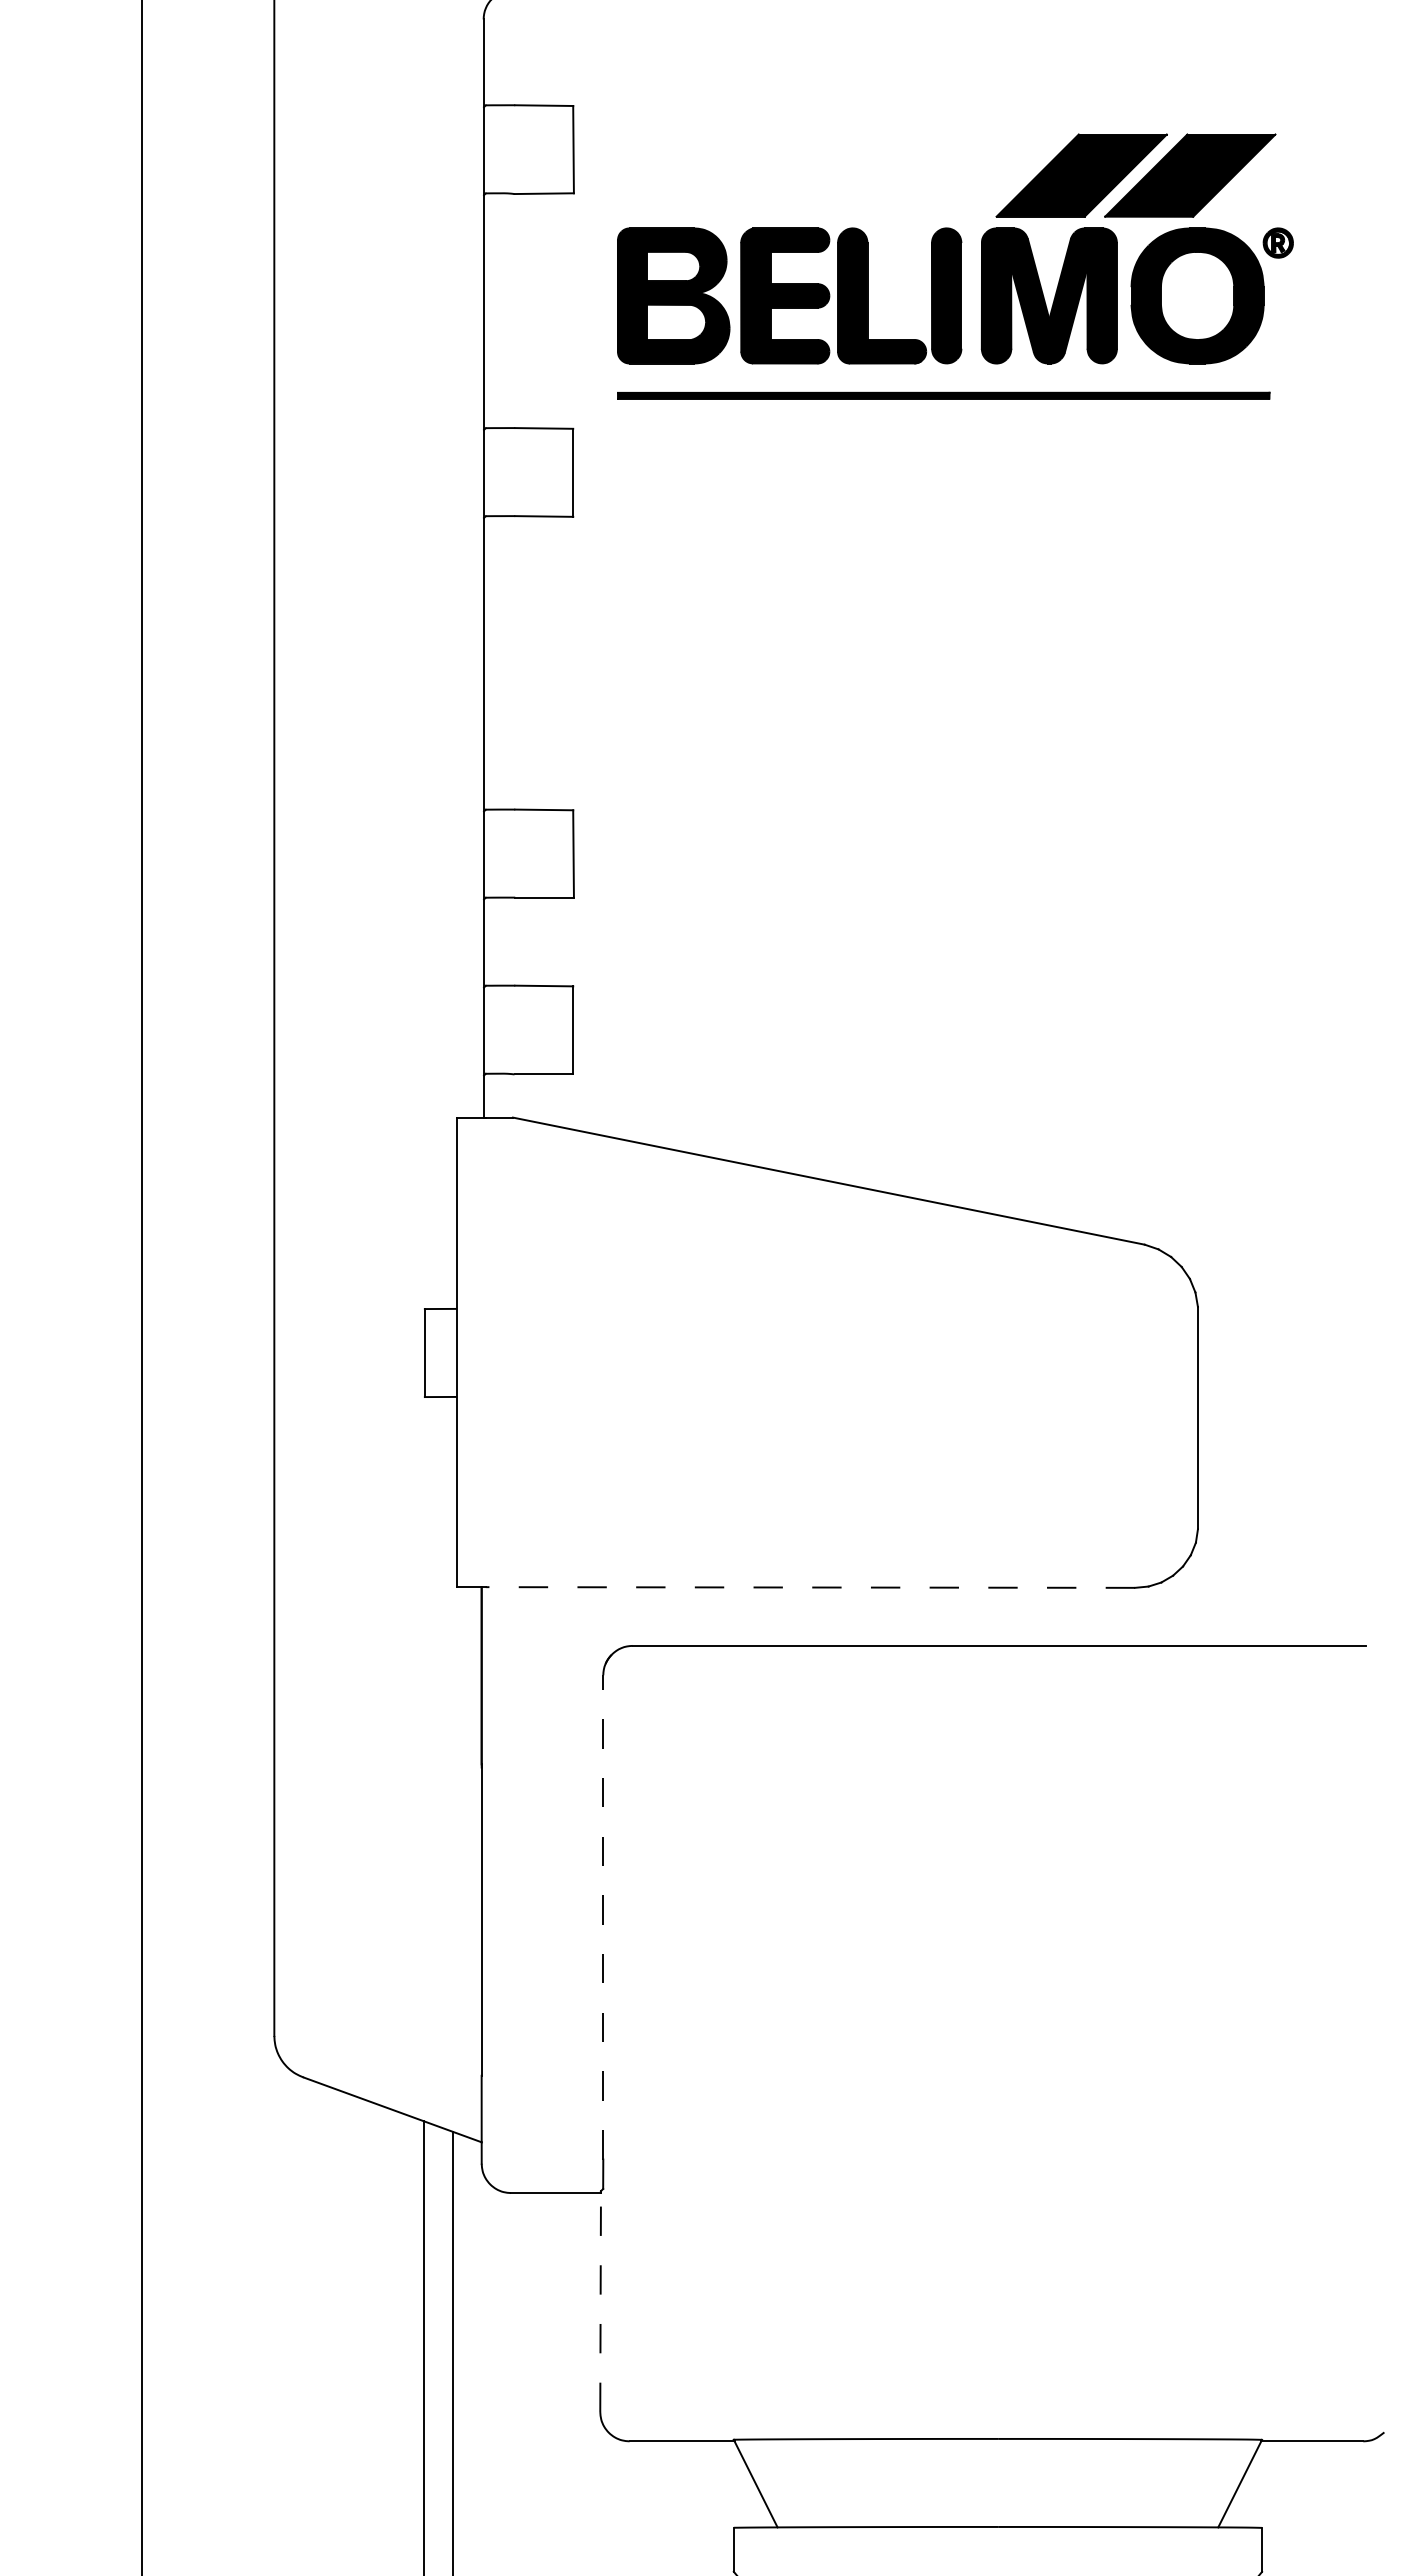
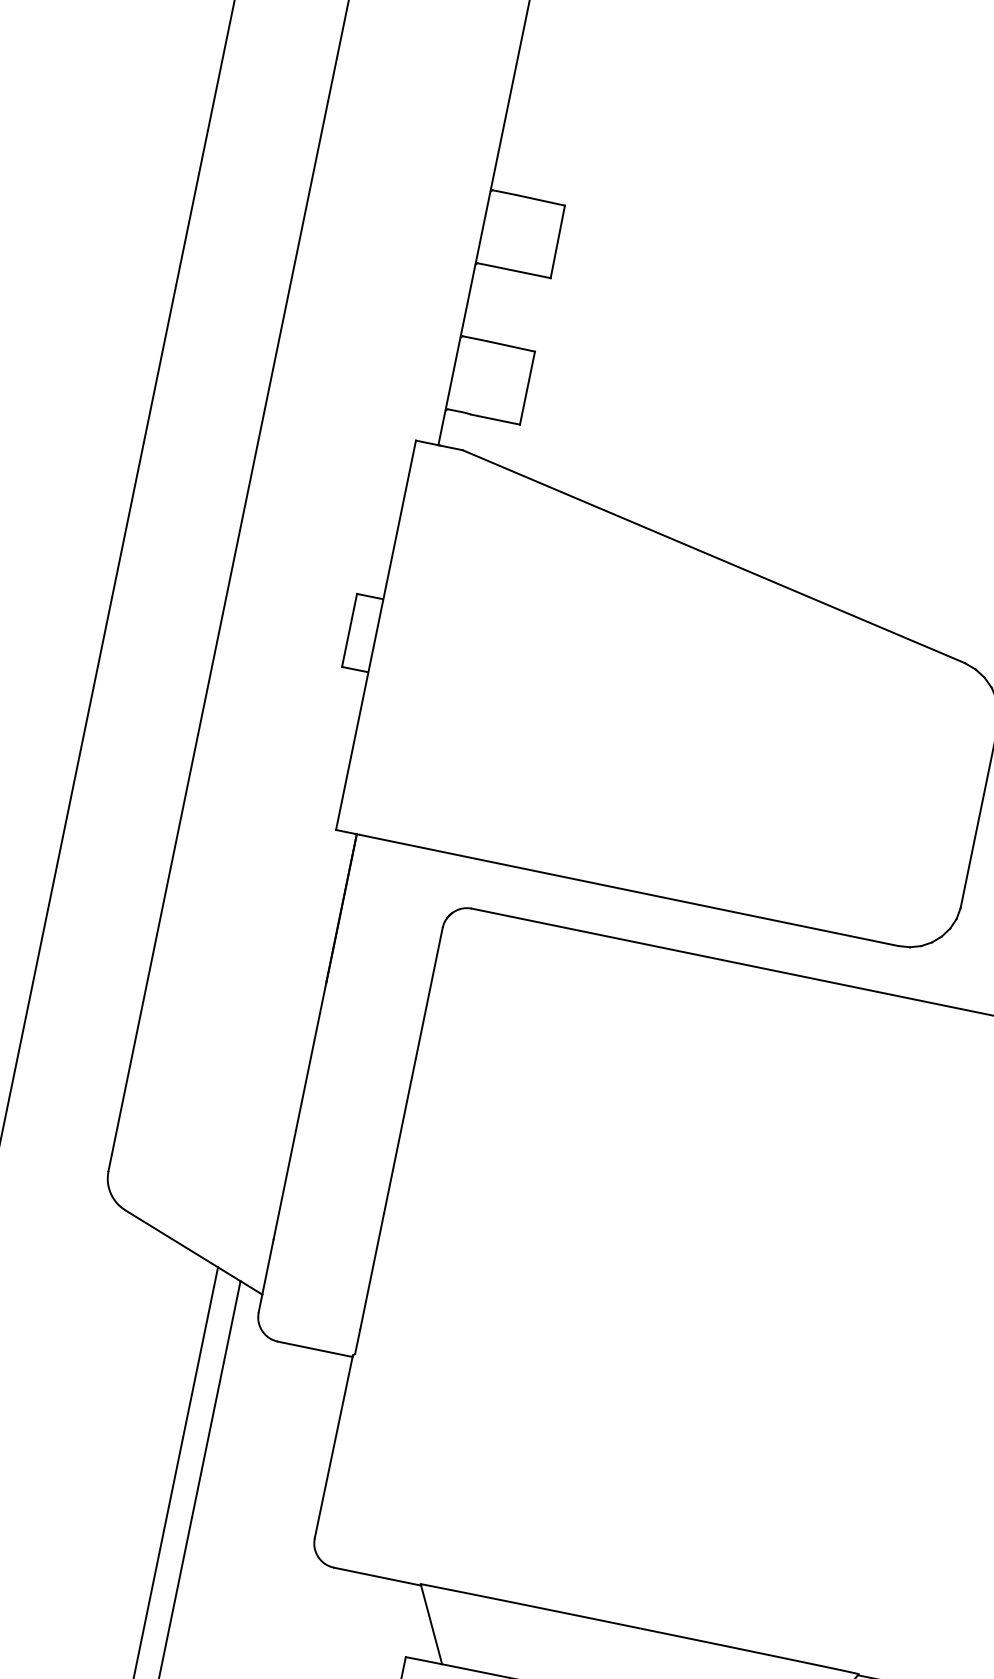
line: (810, 1587) -> (629, 890), dashed -> solid
line: (603, 1916) -> (401, 1128), dashed -> solid
line: (600, 2302) -> (333, 1447), dashed -> solid

